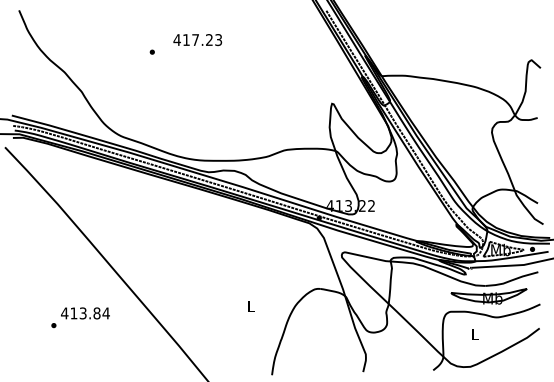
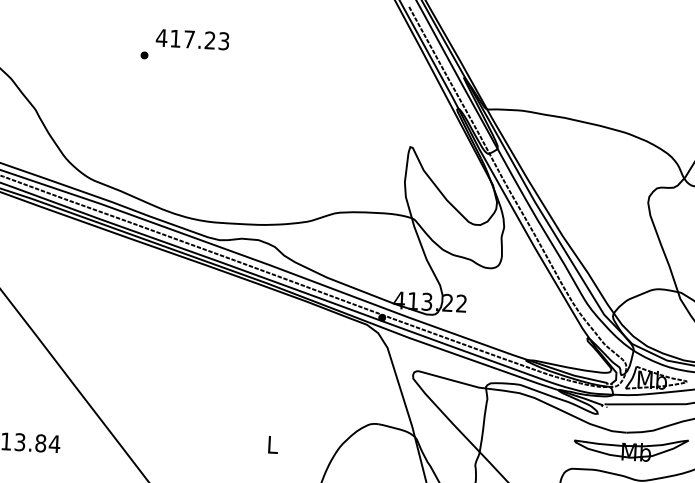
text: (197, 39) -> (192, 38), moved

